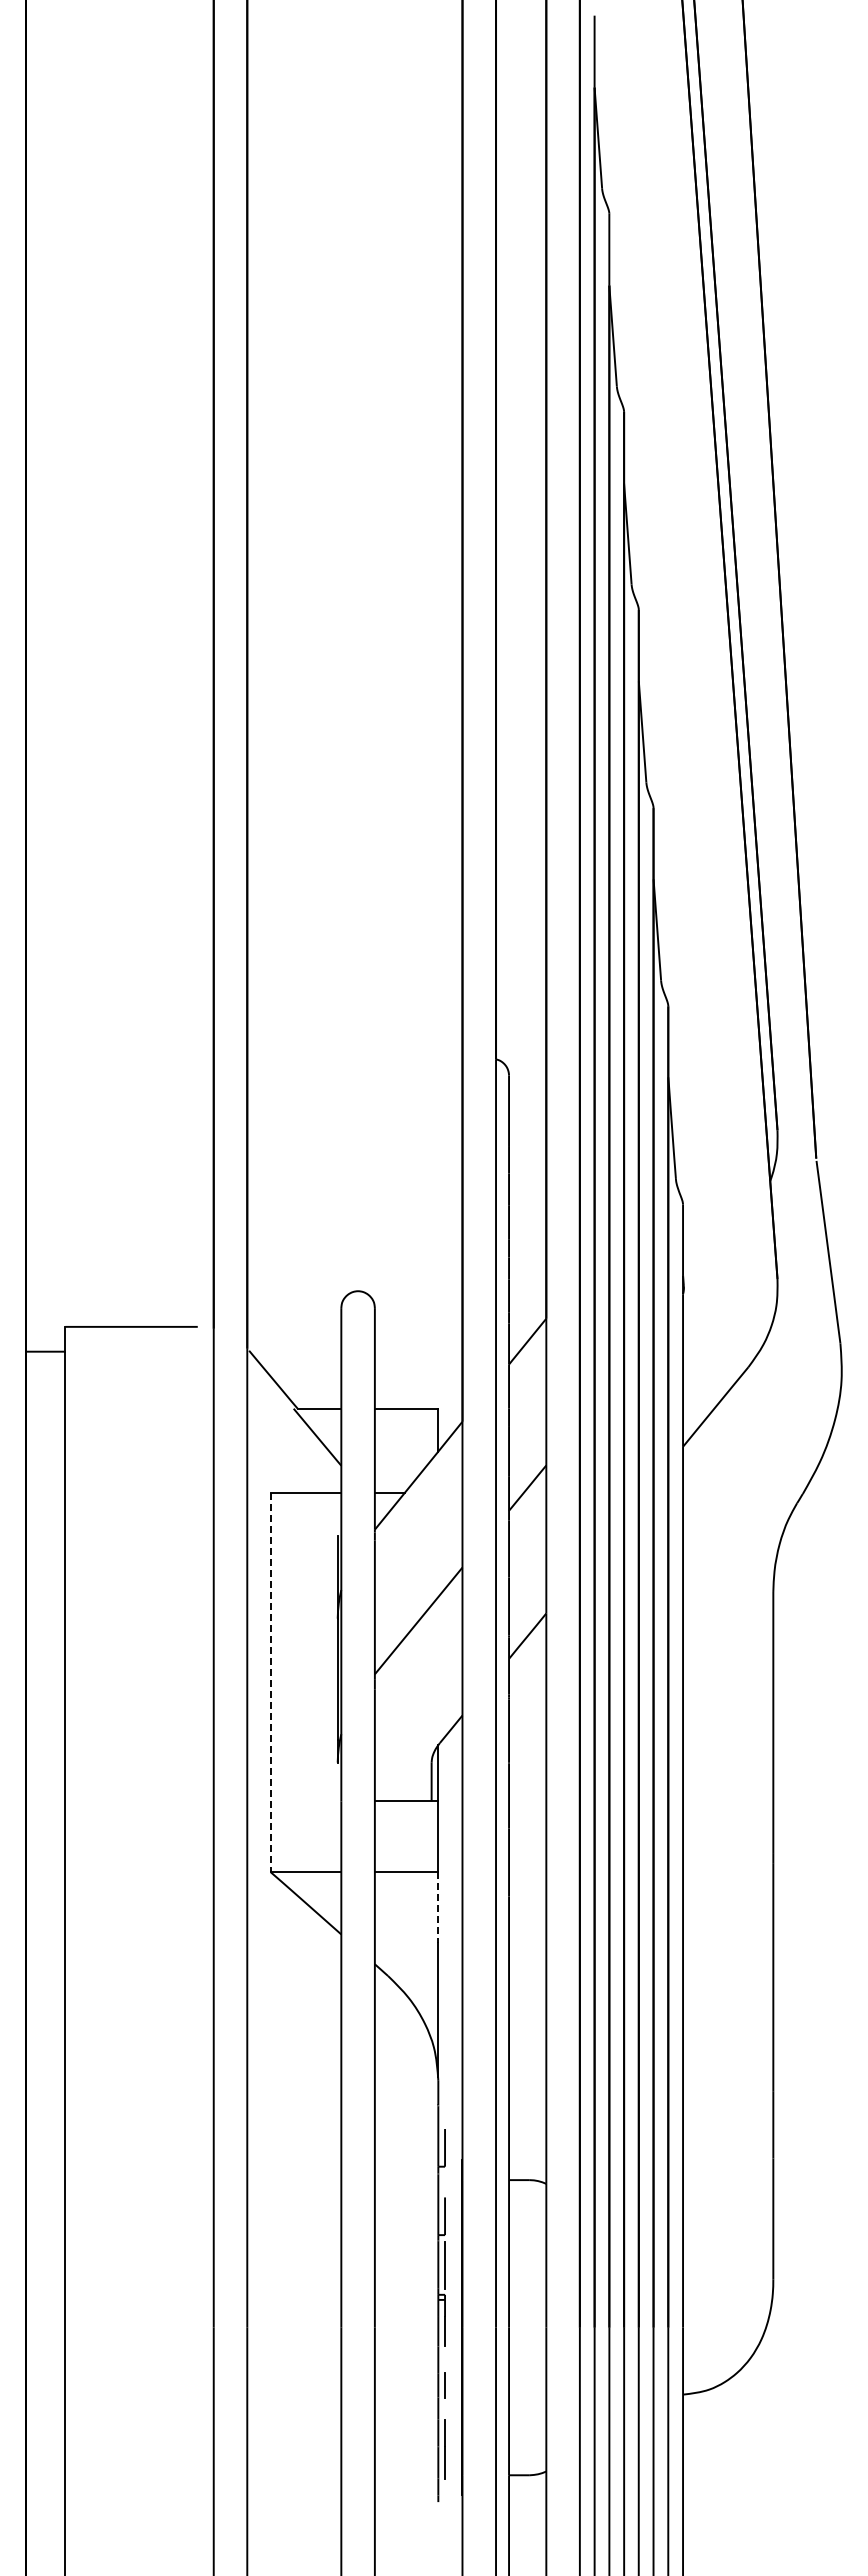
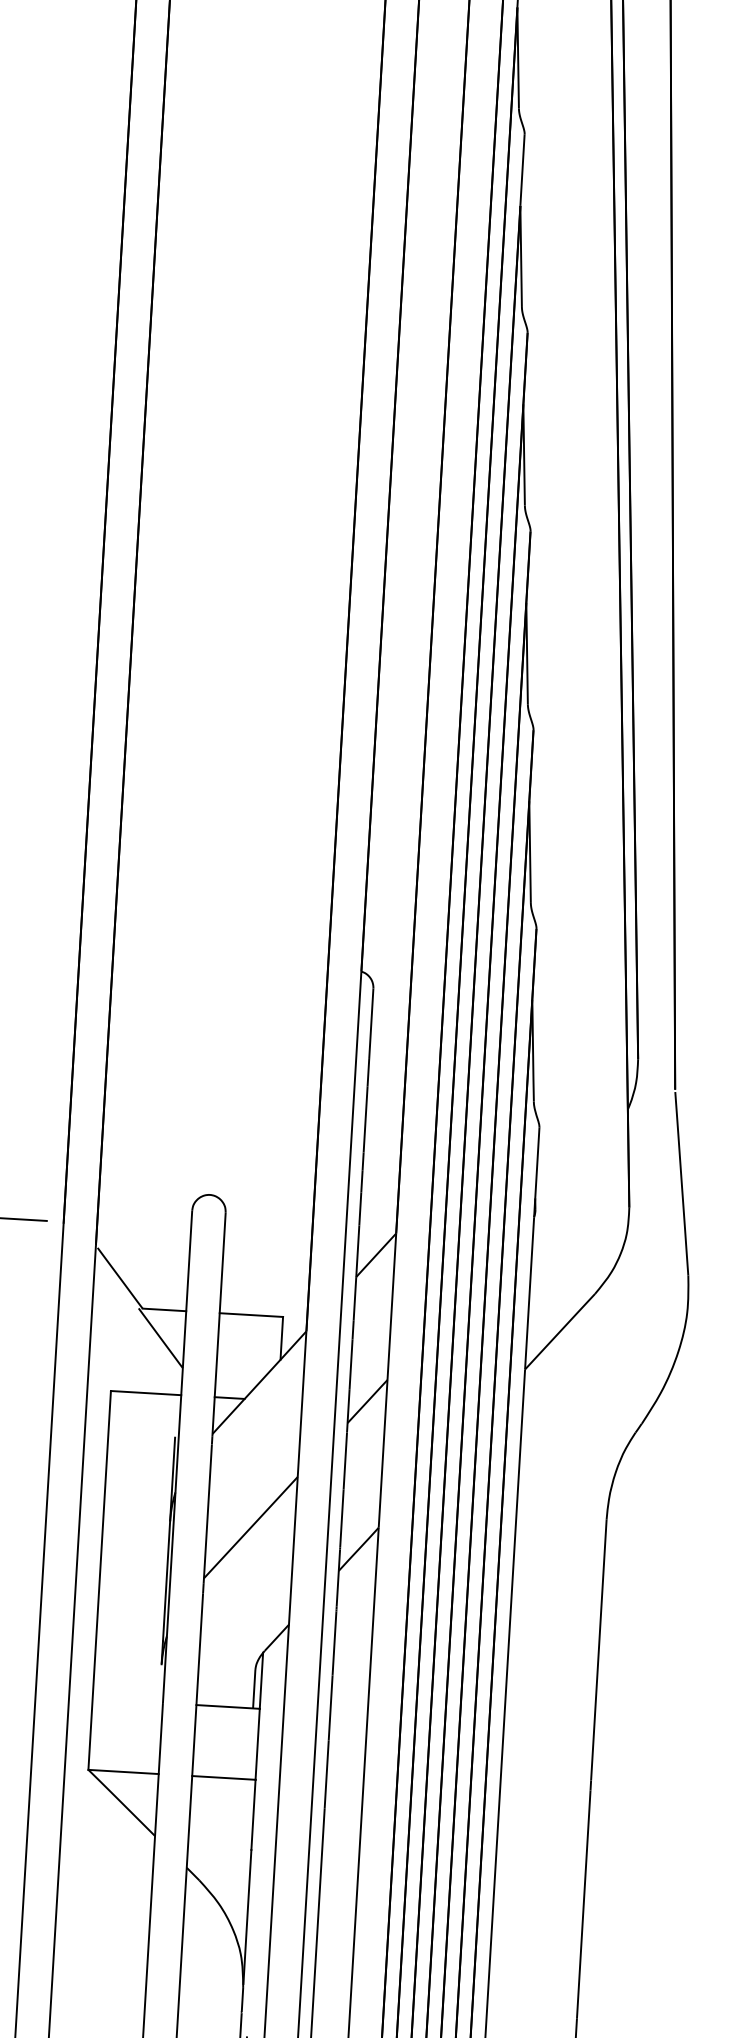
line: (270, 1682) -> (99, 1580), dashed -> solid
line: (438, 1908) -> (253, 1815), dashed -> solid

